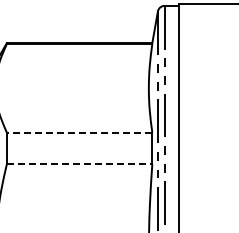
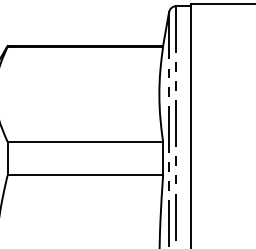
line: (79, 132) -> (85, 141), dashed -> solid
line: (79, 164) -> (85, 175), dashed -> solid

